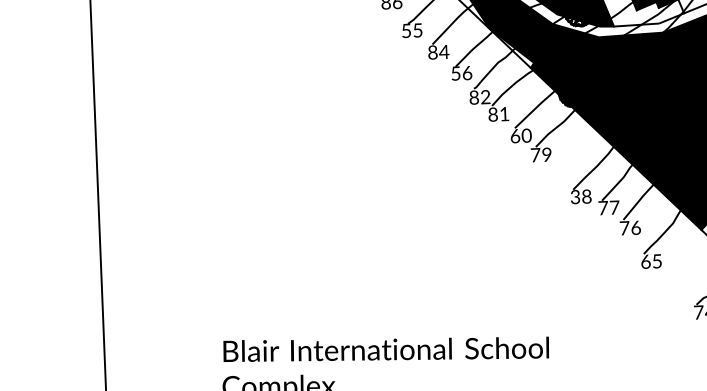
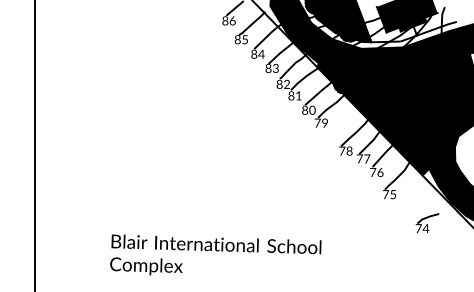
text: (406, 30) -> (237, 39), 55 -> 85
text: (460, 71) -> (271, 67), 56 -> 83
text: (515, 134) -> (305, 109), 60 -> 80
text: (575, 196) -> (342, 150), 38 -> 78
text: (646, 261) -> (386, 194), 65 -> 75

